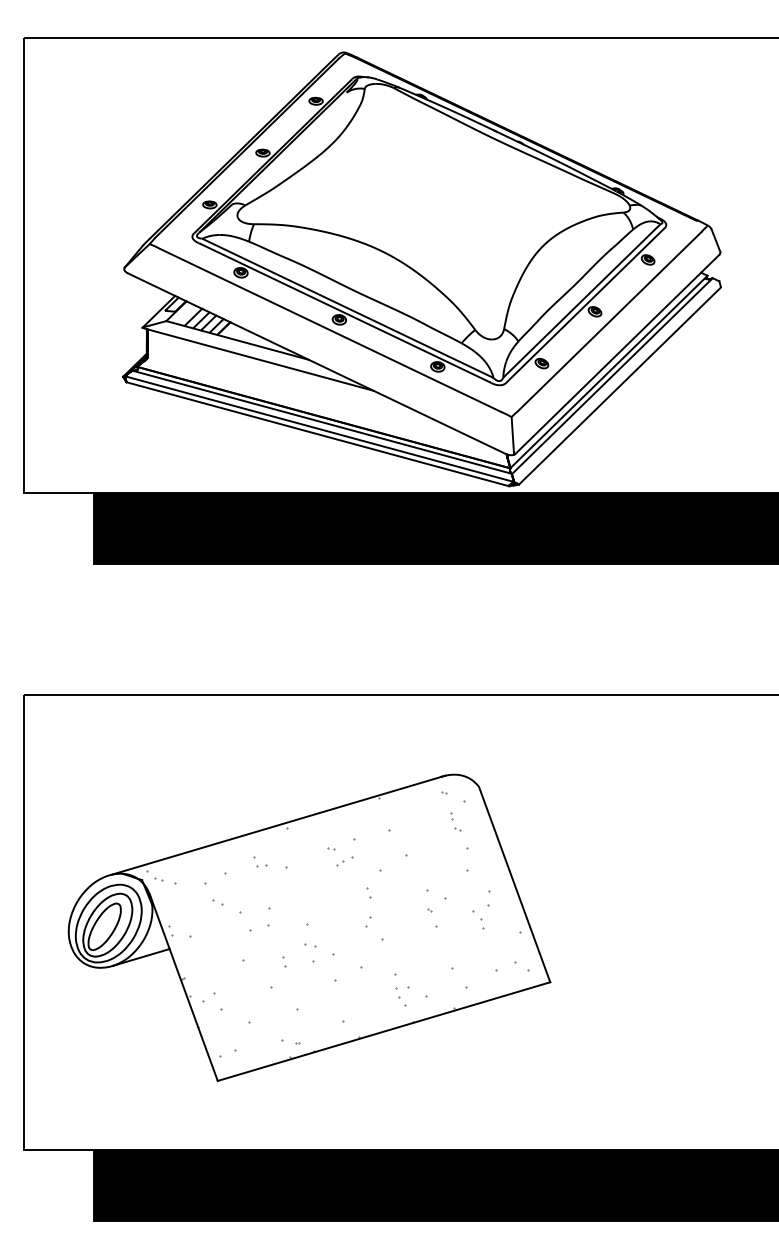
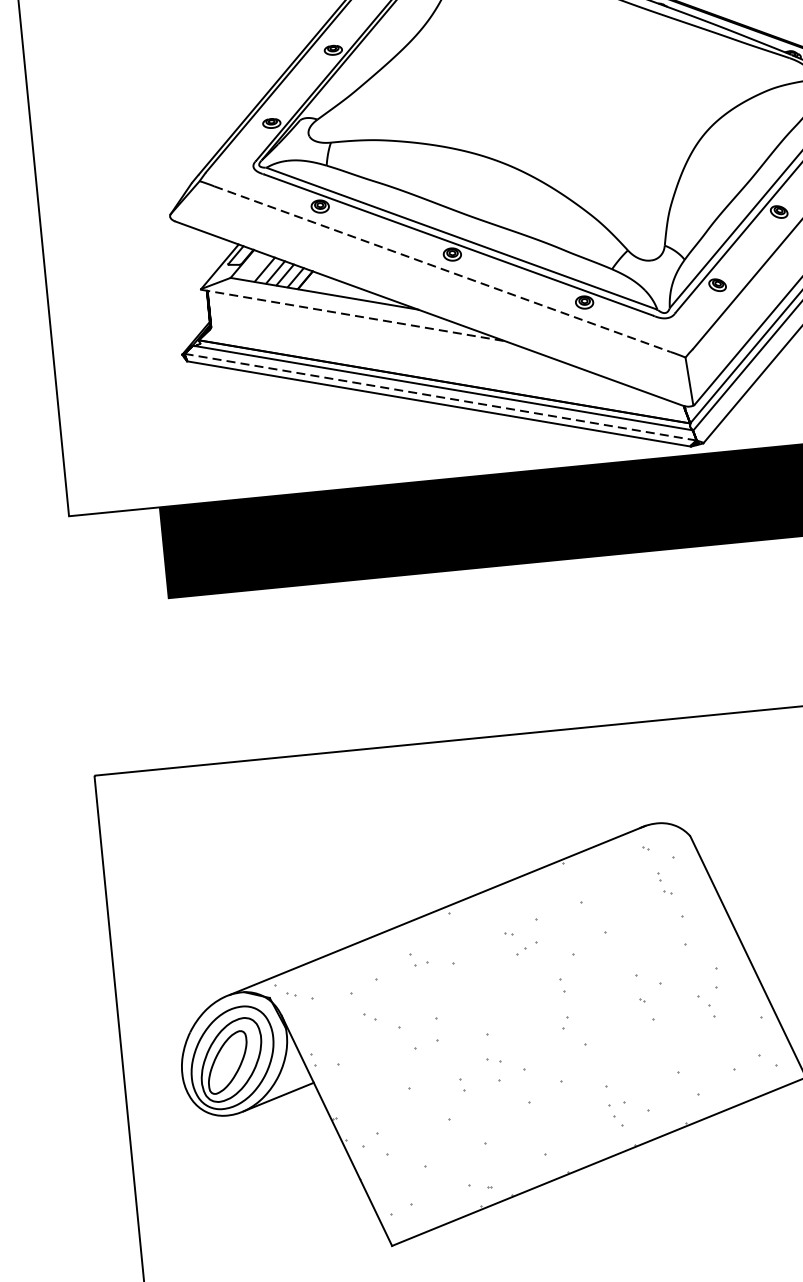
line: (331, 330) -> (443, 269), solid -> dashed
line: (258, 359) -> (353, 315), solid -> dashed
line: (319, 429) -> (440, 397), solid -> dashed

